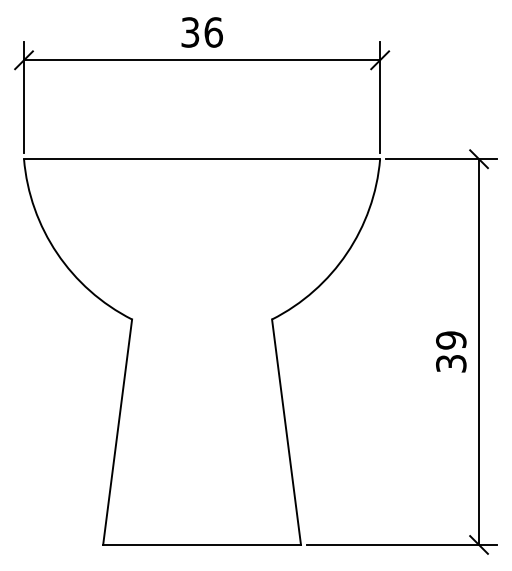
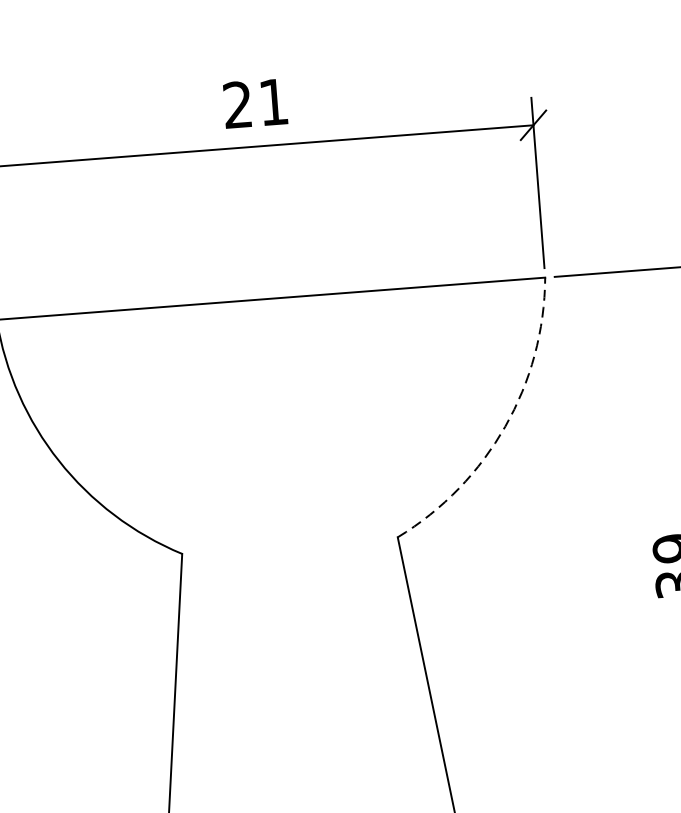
text: (201, 32) -> (255, 103), 36 -> 21
arc: (346, 253) -> (504, 426), solid -> dashed

